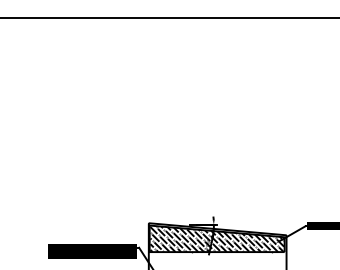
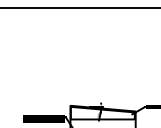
hatch: (216, 239) -> (102, 113), removed

